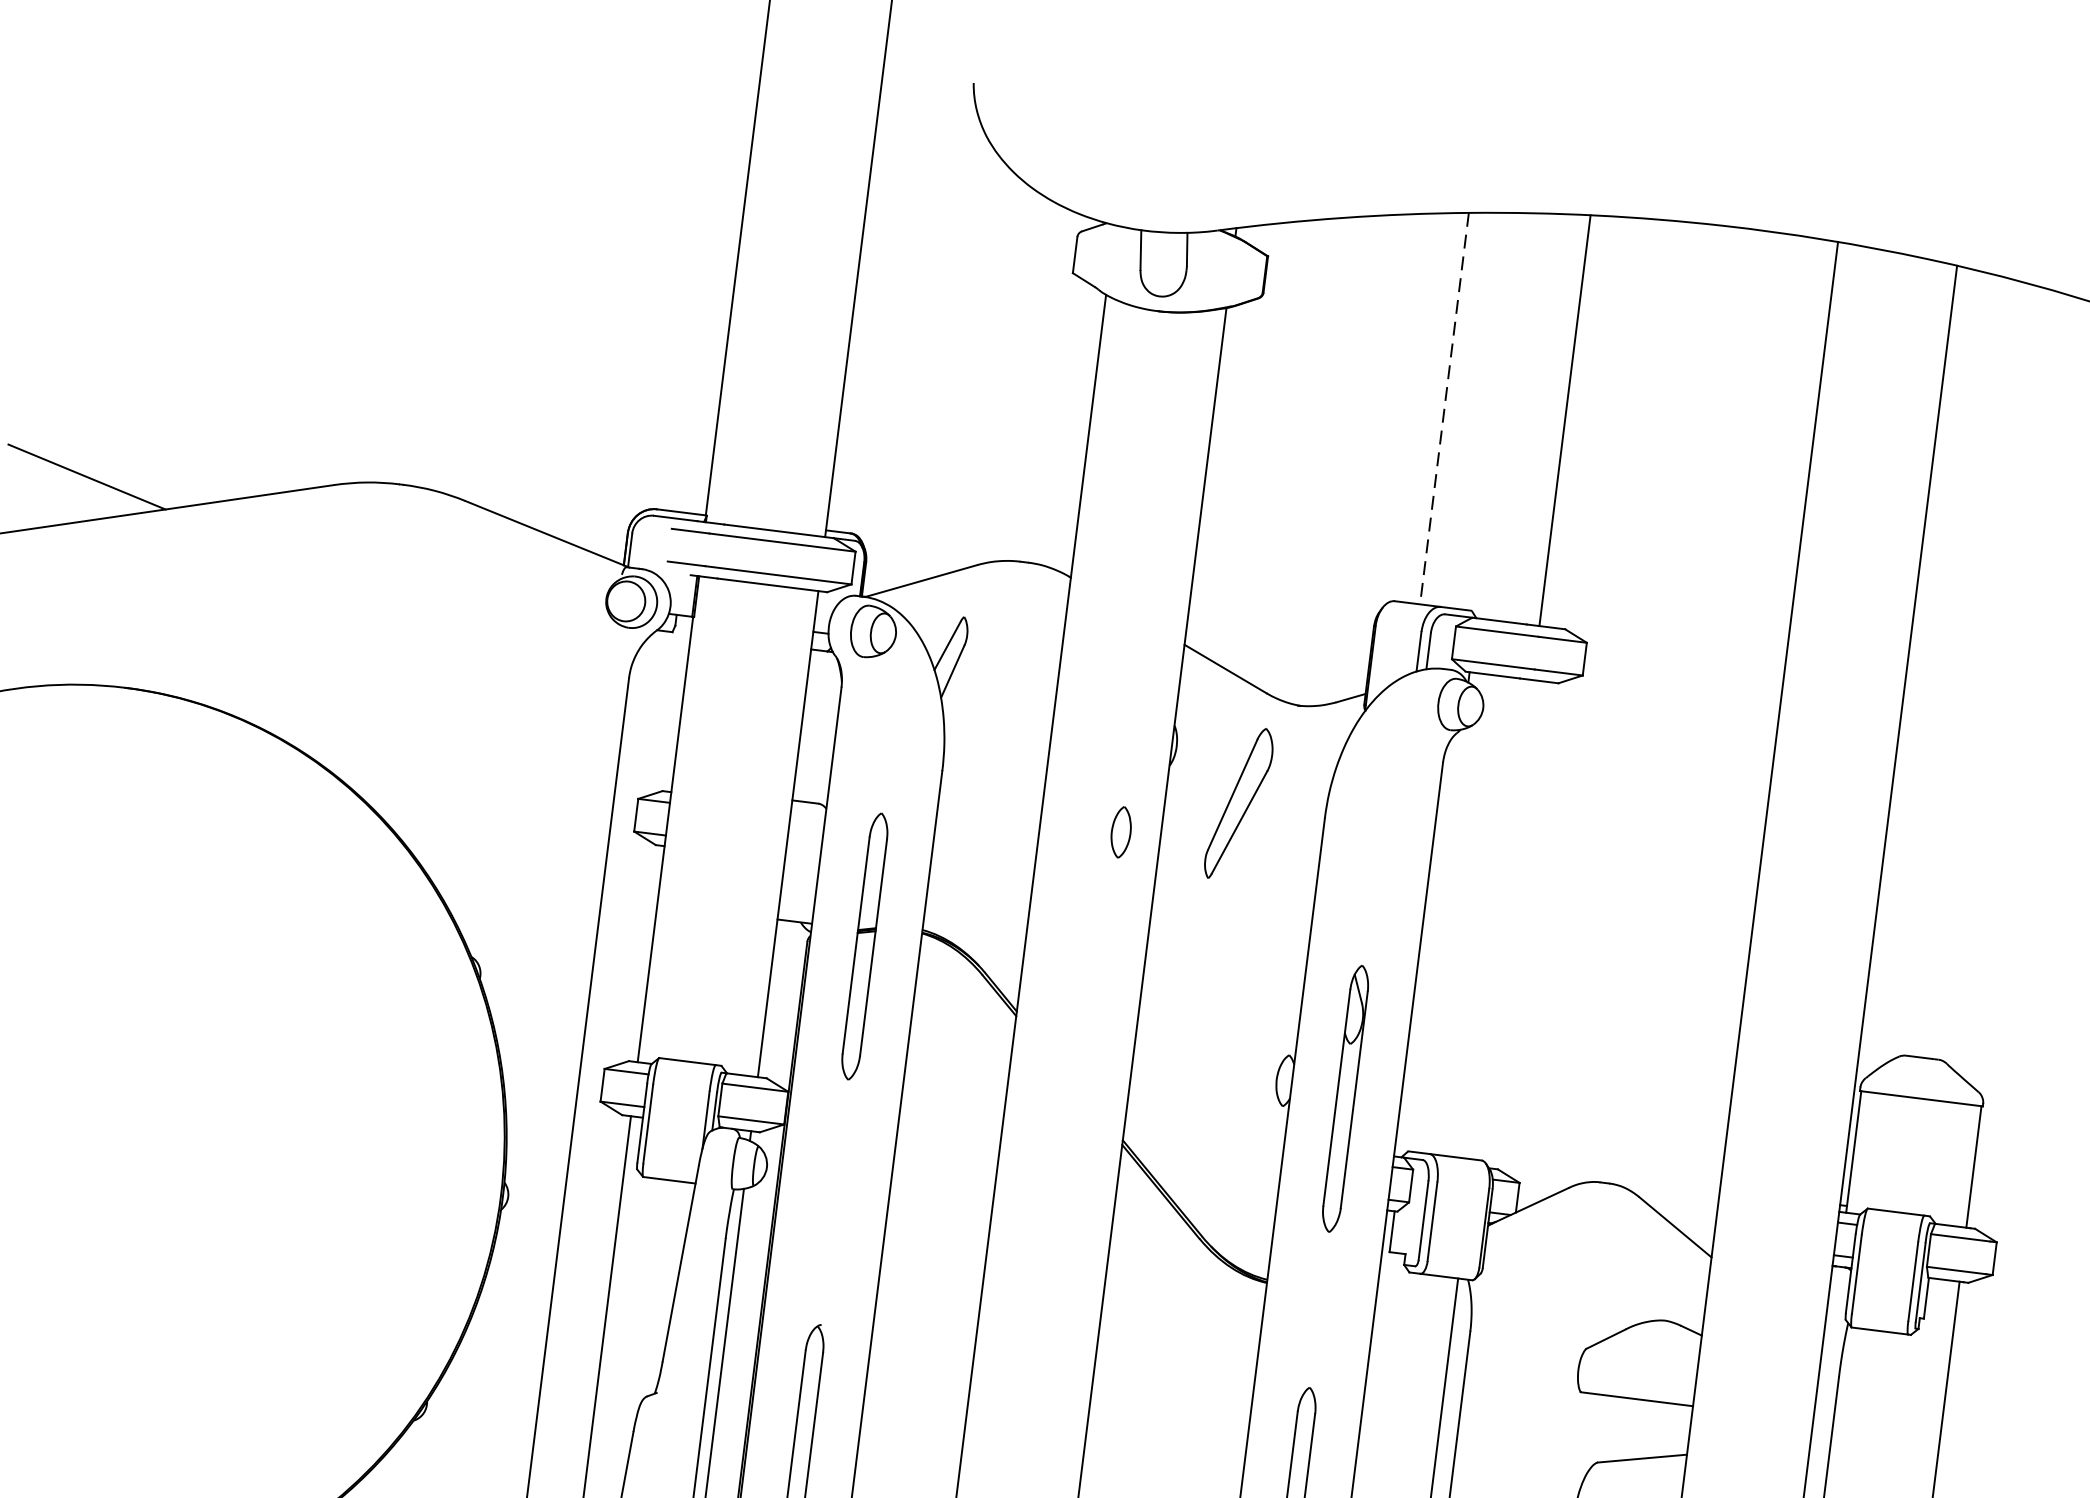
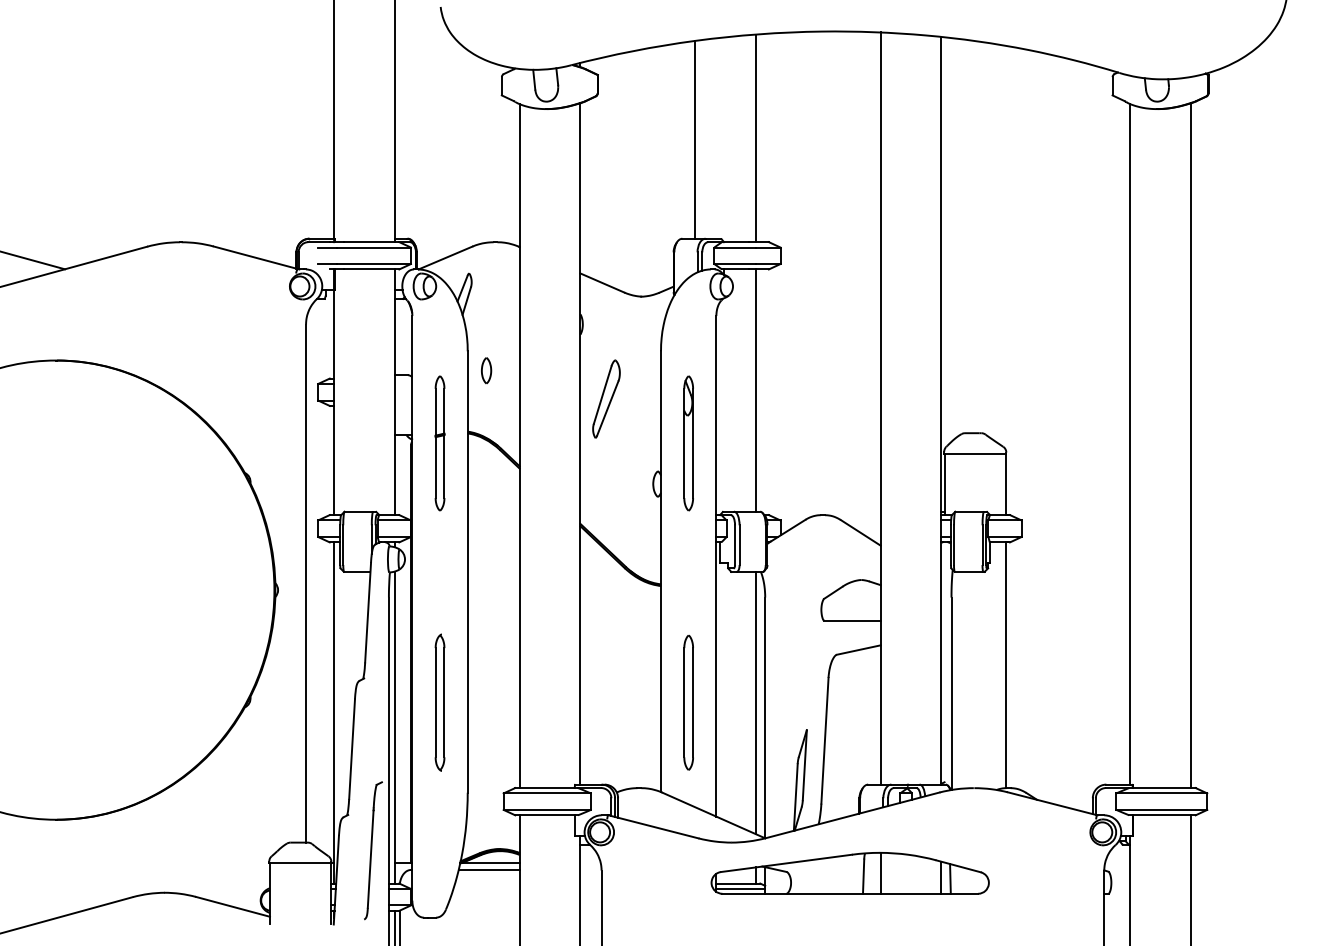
line: (1445, 408) -> (695, 139), dashed -> solid
part: (1239, 802) -> (606, 398), moved
part: (1121, 831) -> (486, 370), moved
line: (1502, 919) -> (755, 390), added
part: (1345, 1098) -> (688, 443), moved

